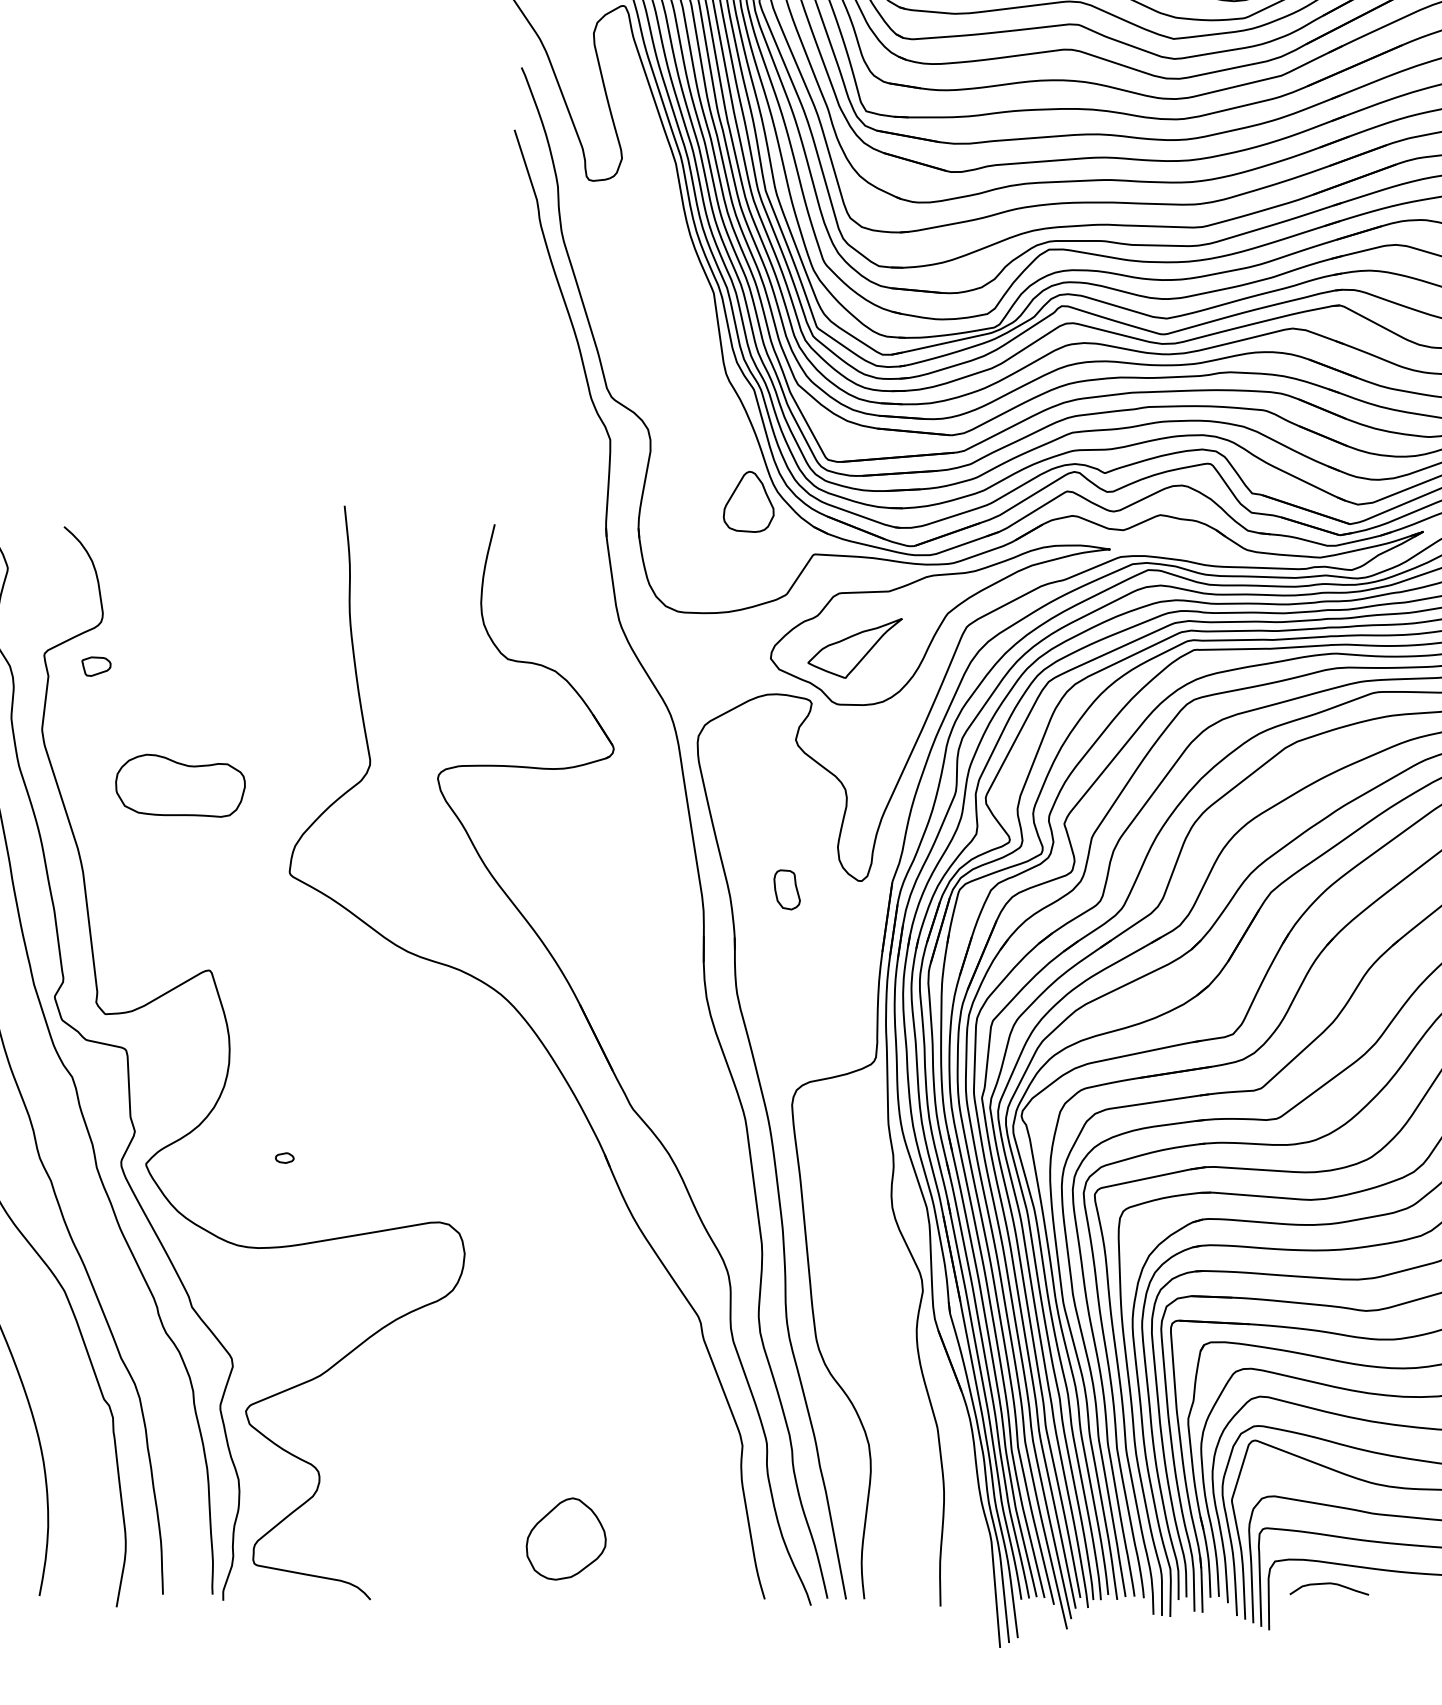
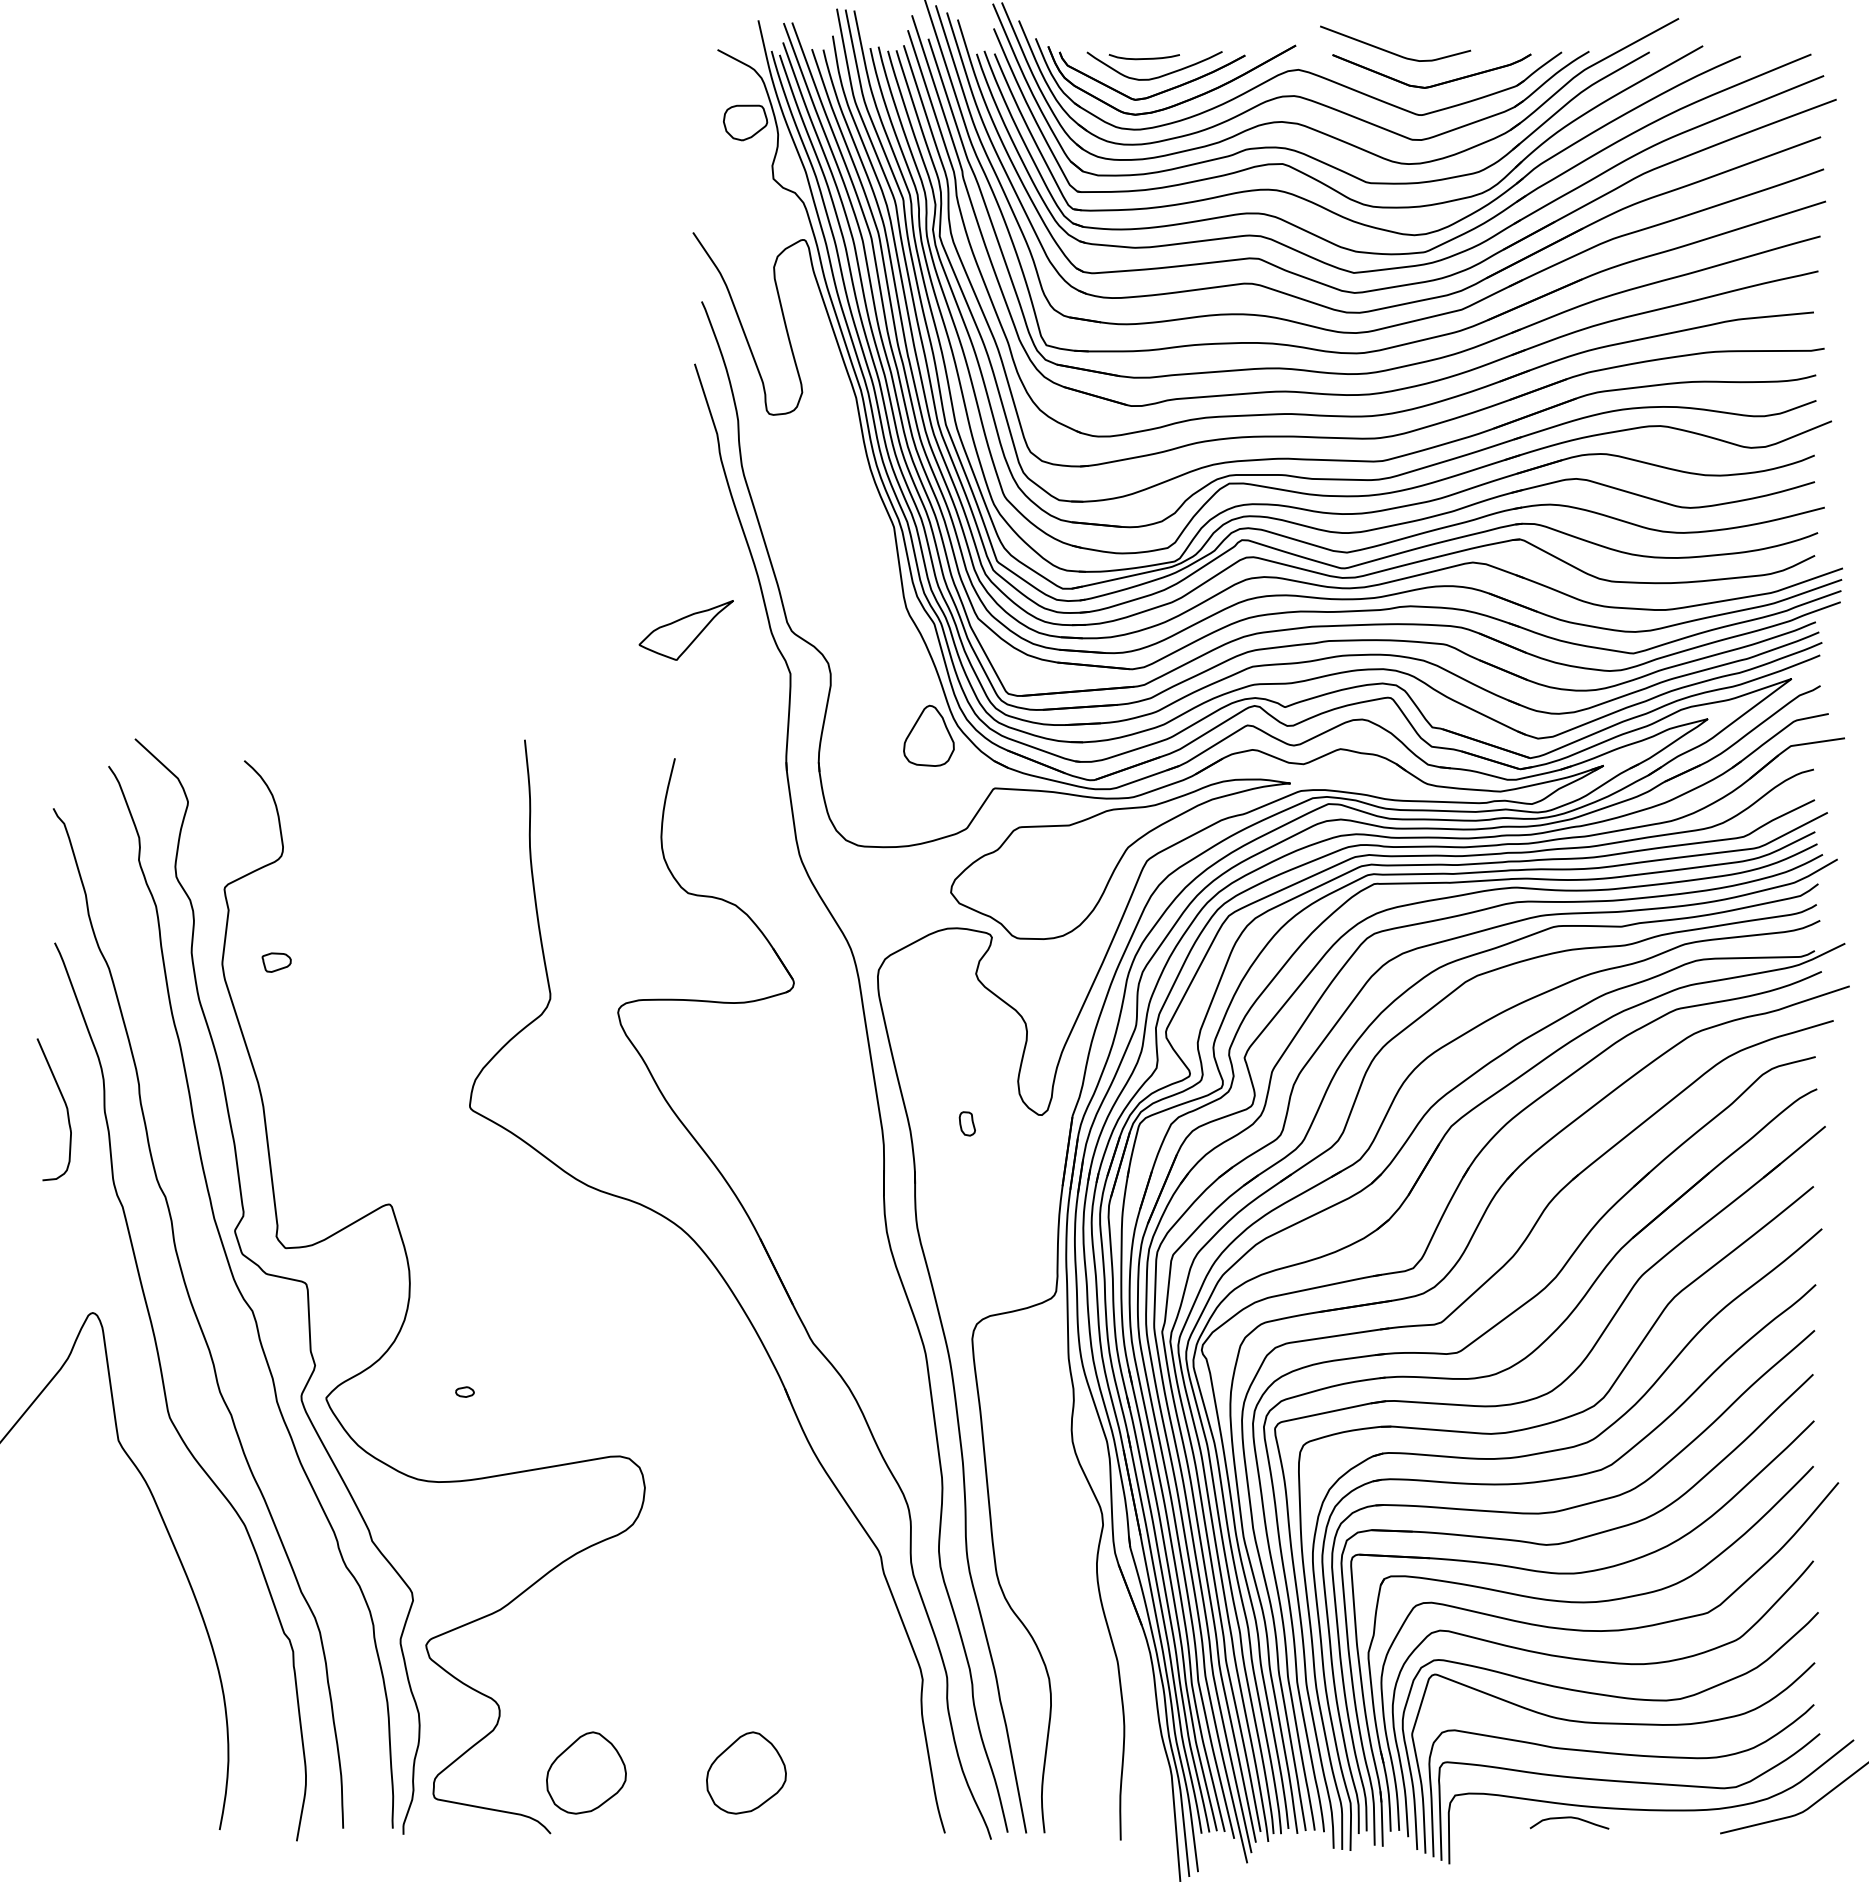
part: (854, 648) -> (685, 630), moved
part: (96, 666) -> (276, 962), moved
part: (180, 785) -> (360, 1019), removed
part: (787, 889) -> (967, 1123), size x0.6
part: (406, 1538) -> (586, 1772), added
curve: (1329, 1584) -> (1569, 1818), moved

